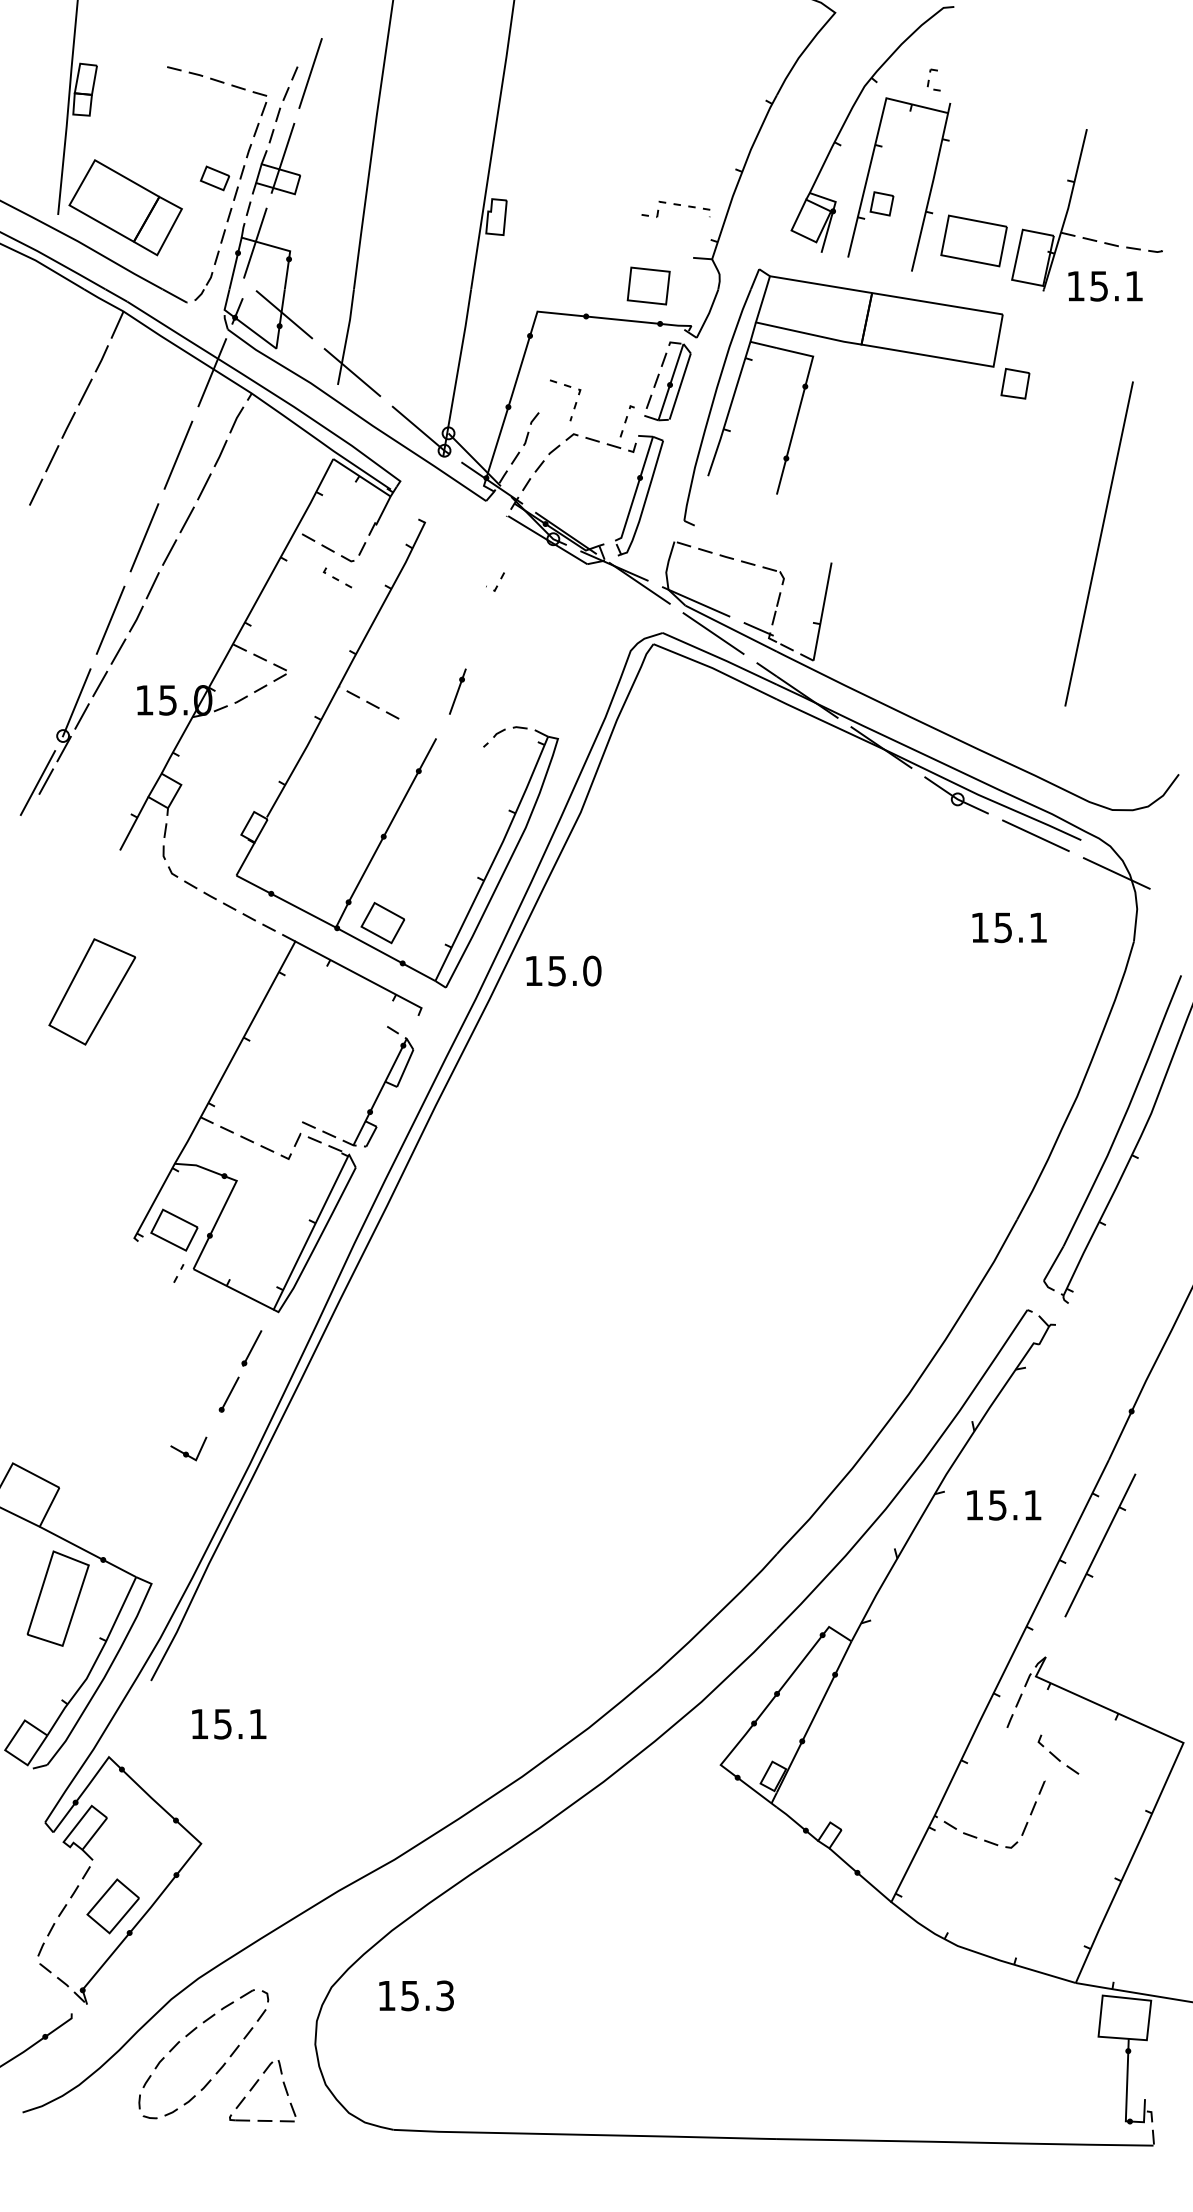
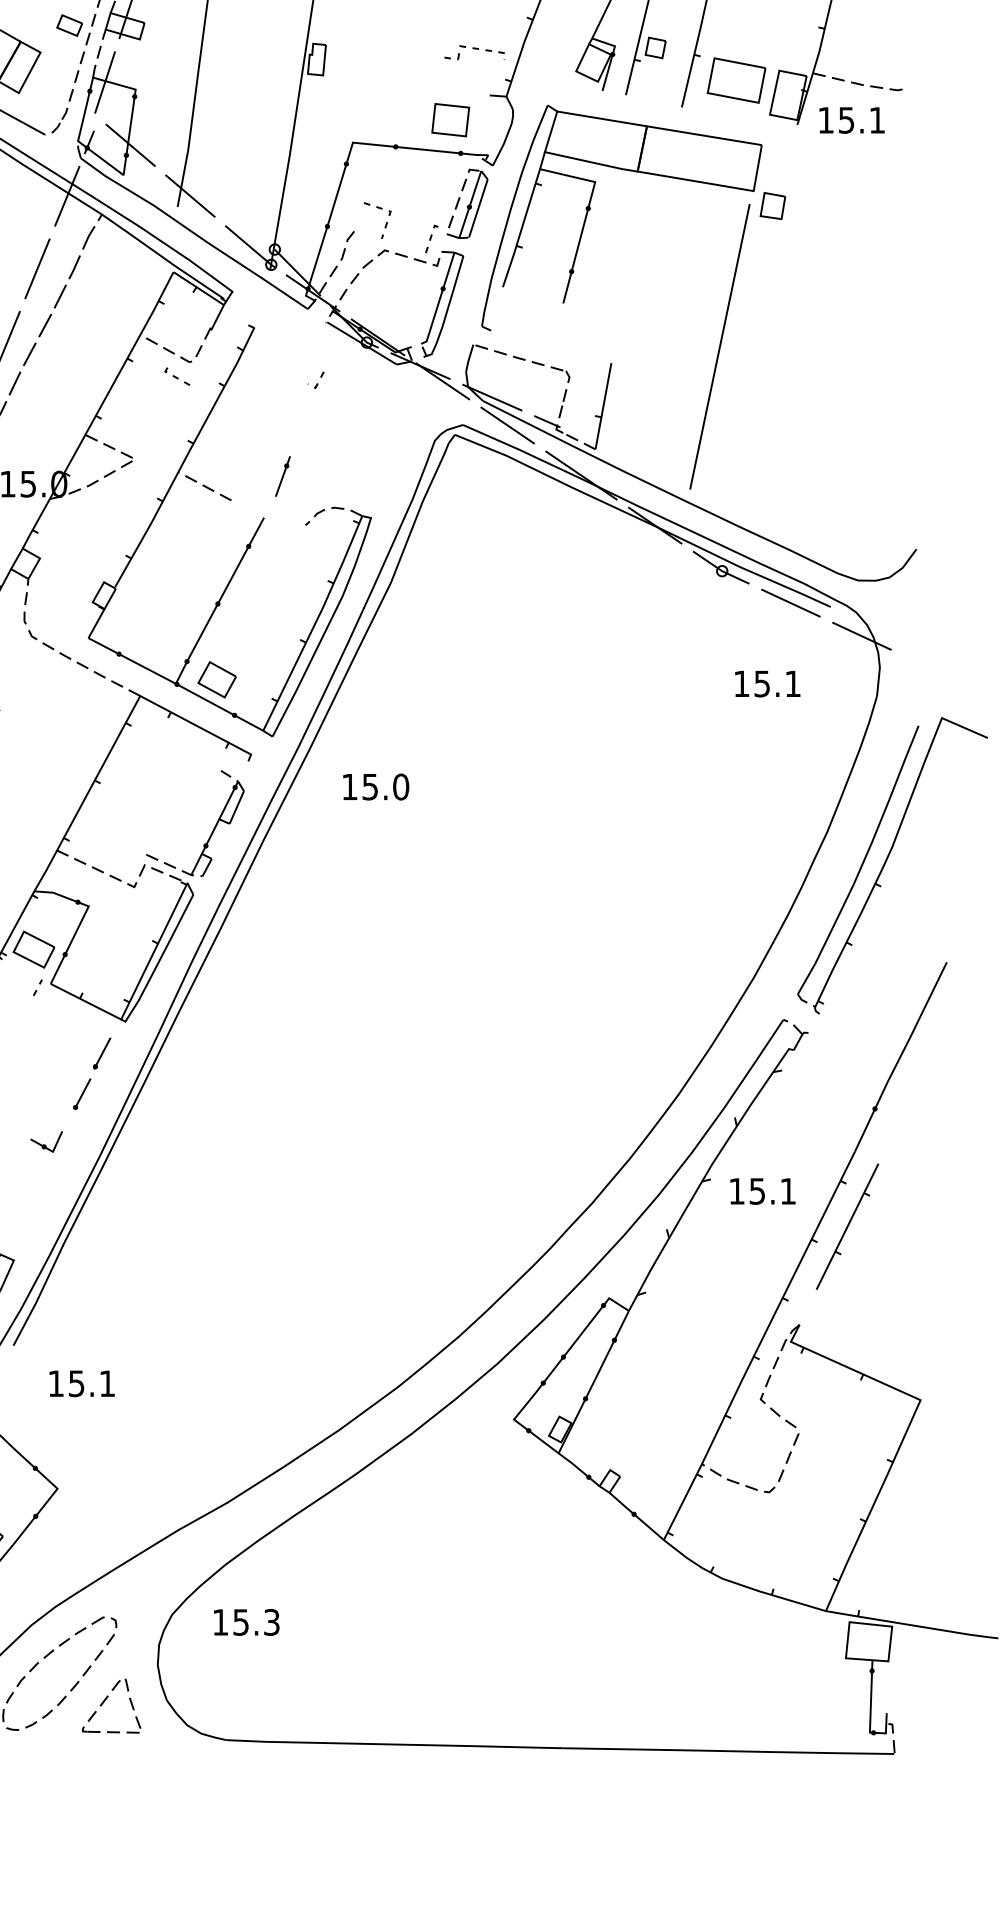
line: (1098, 543) -> (719, 346), moved
text: (563, 970) -> (375, 786), moved
part: (1058, 1754) -> (778, 1410), moved

